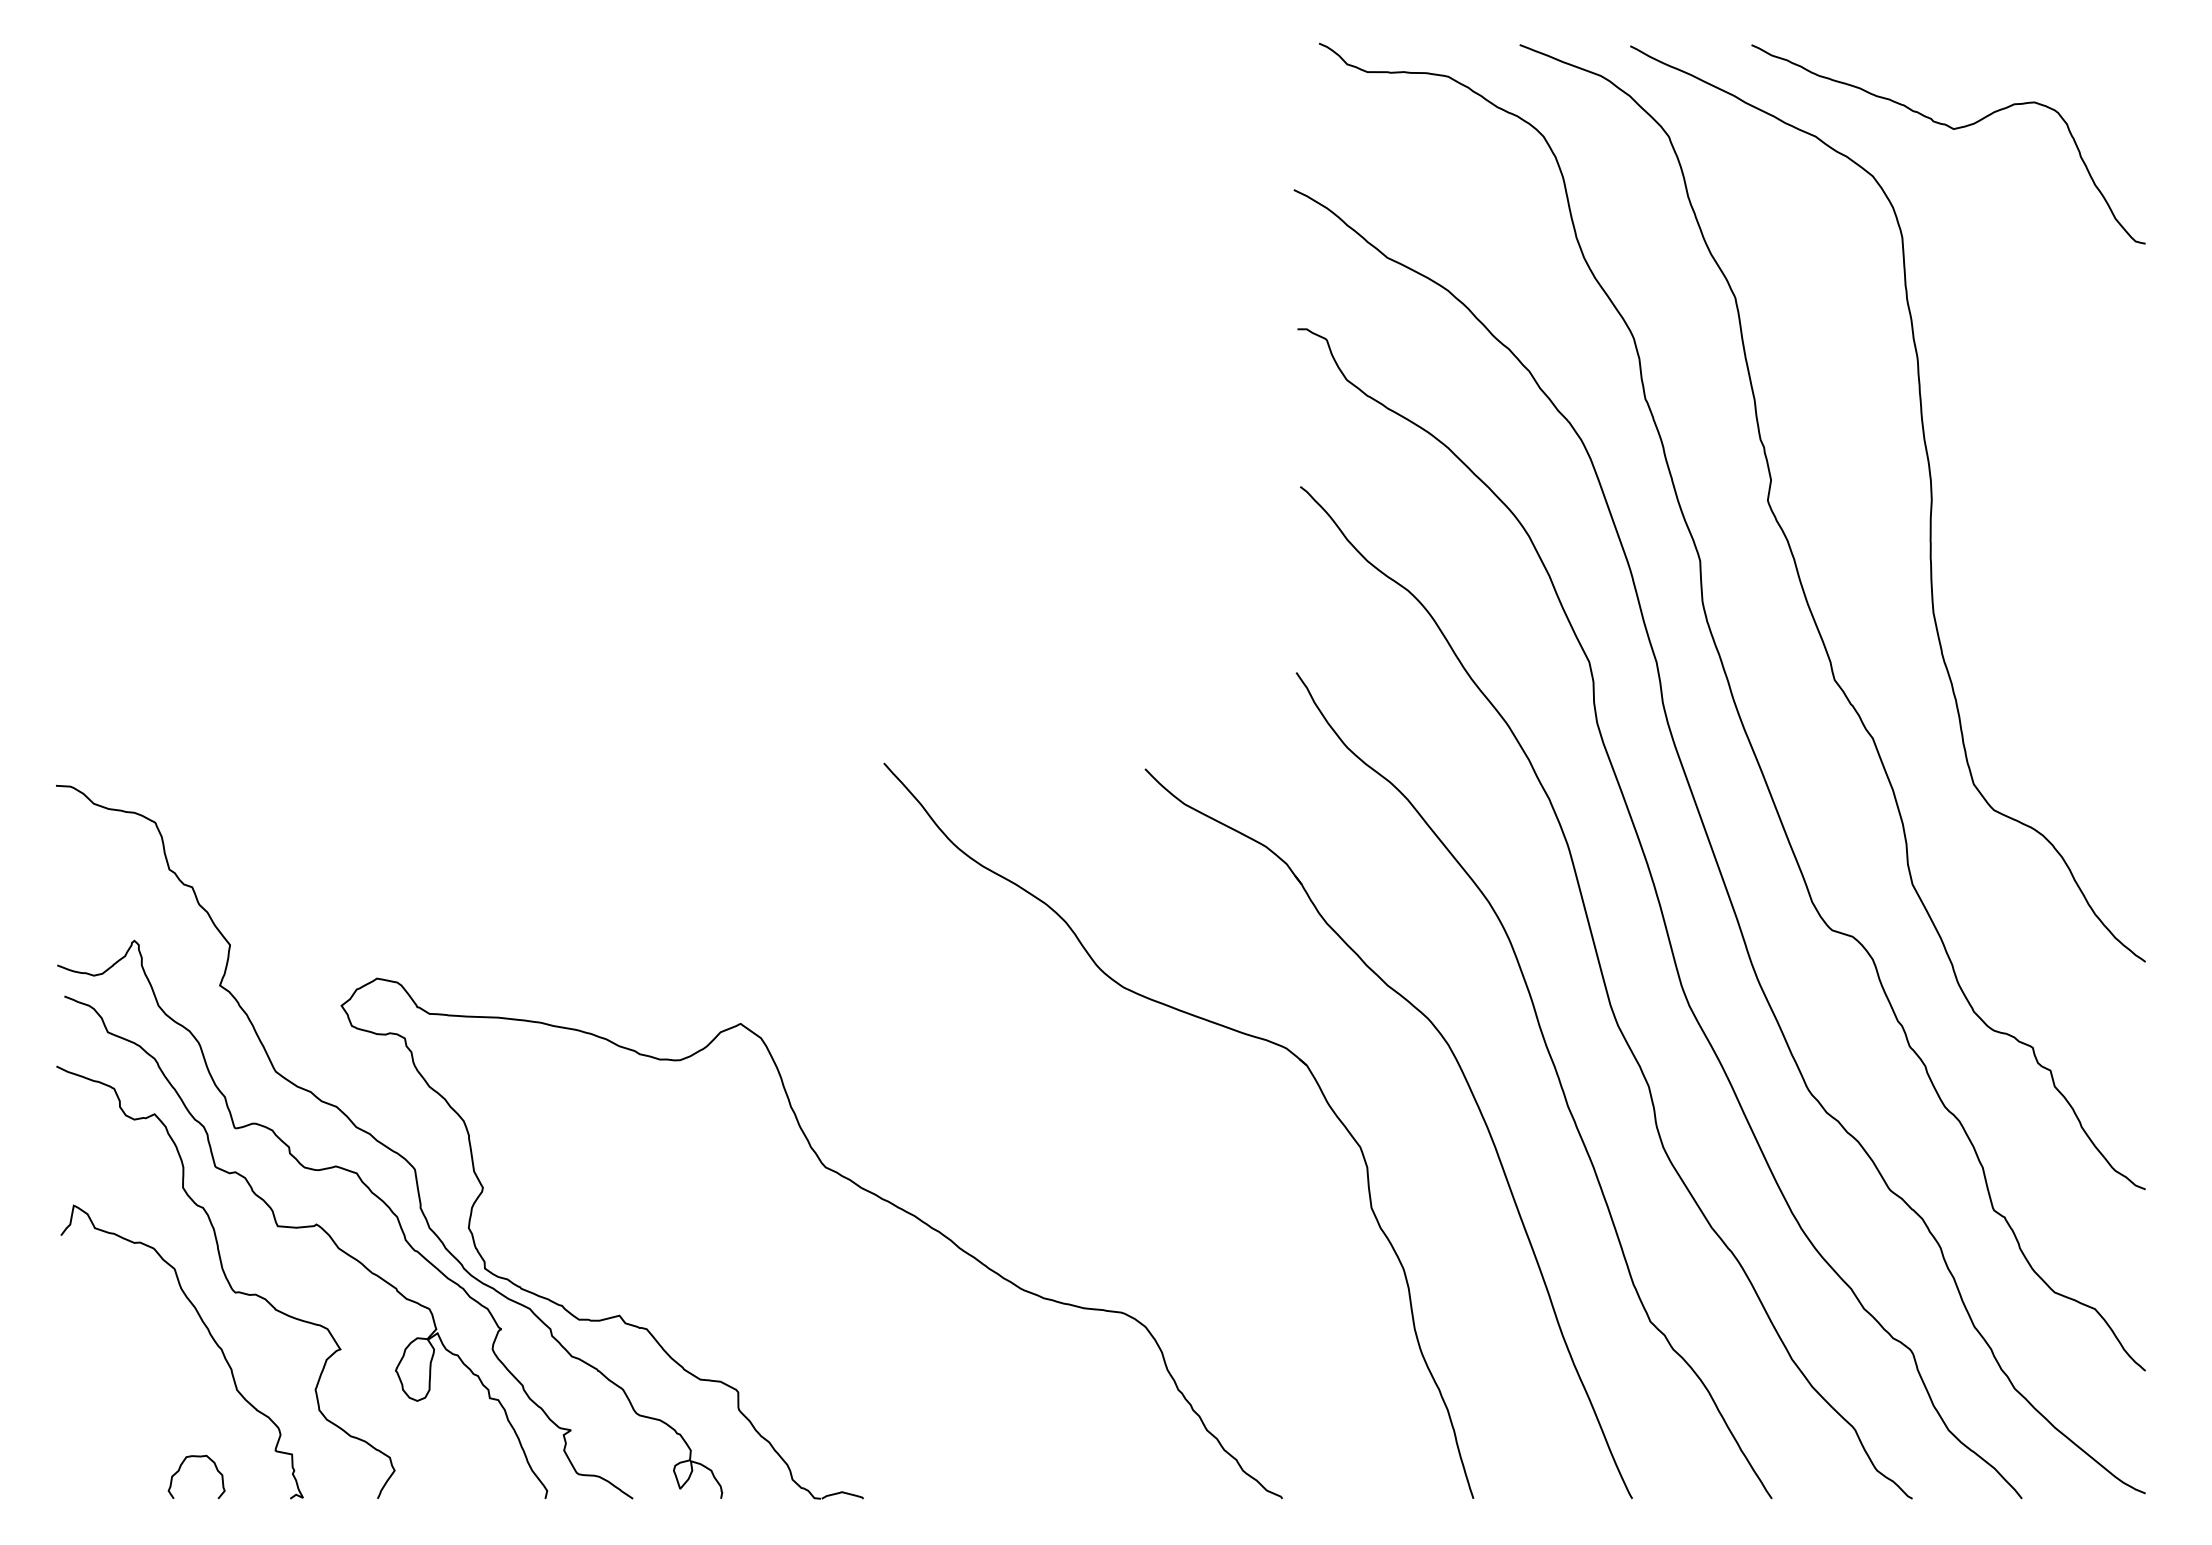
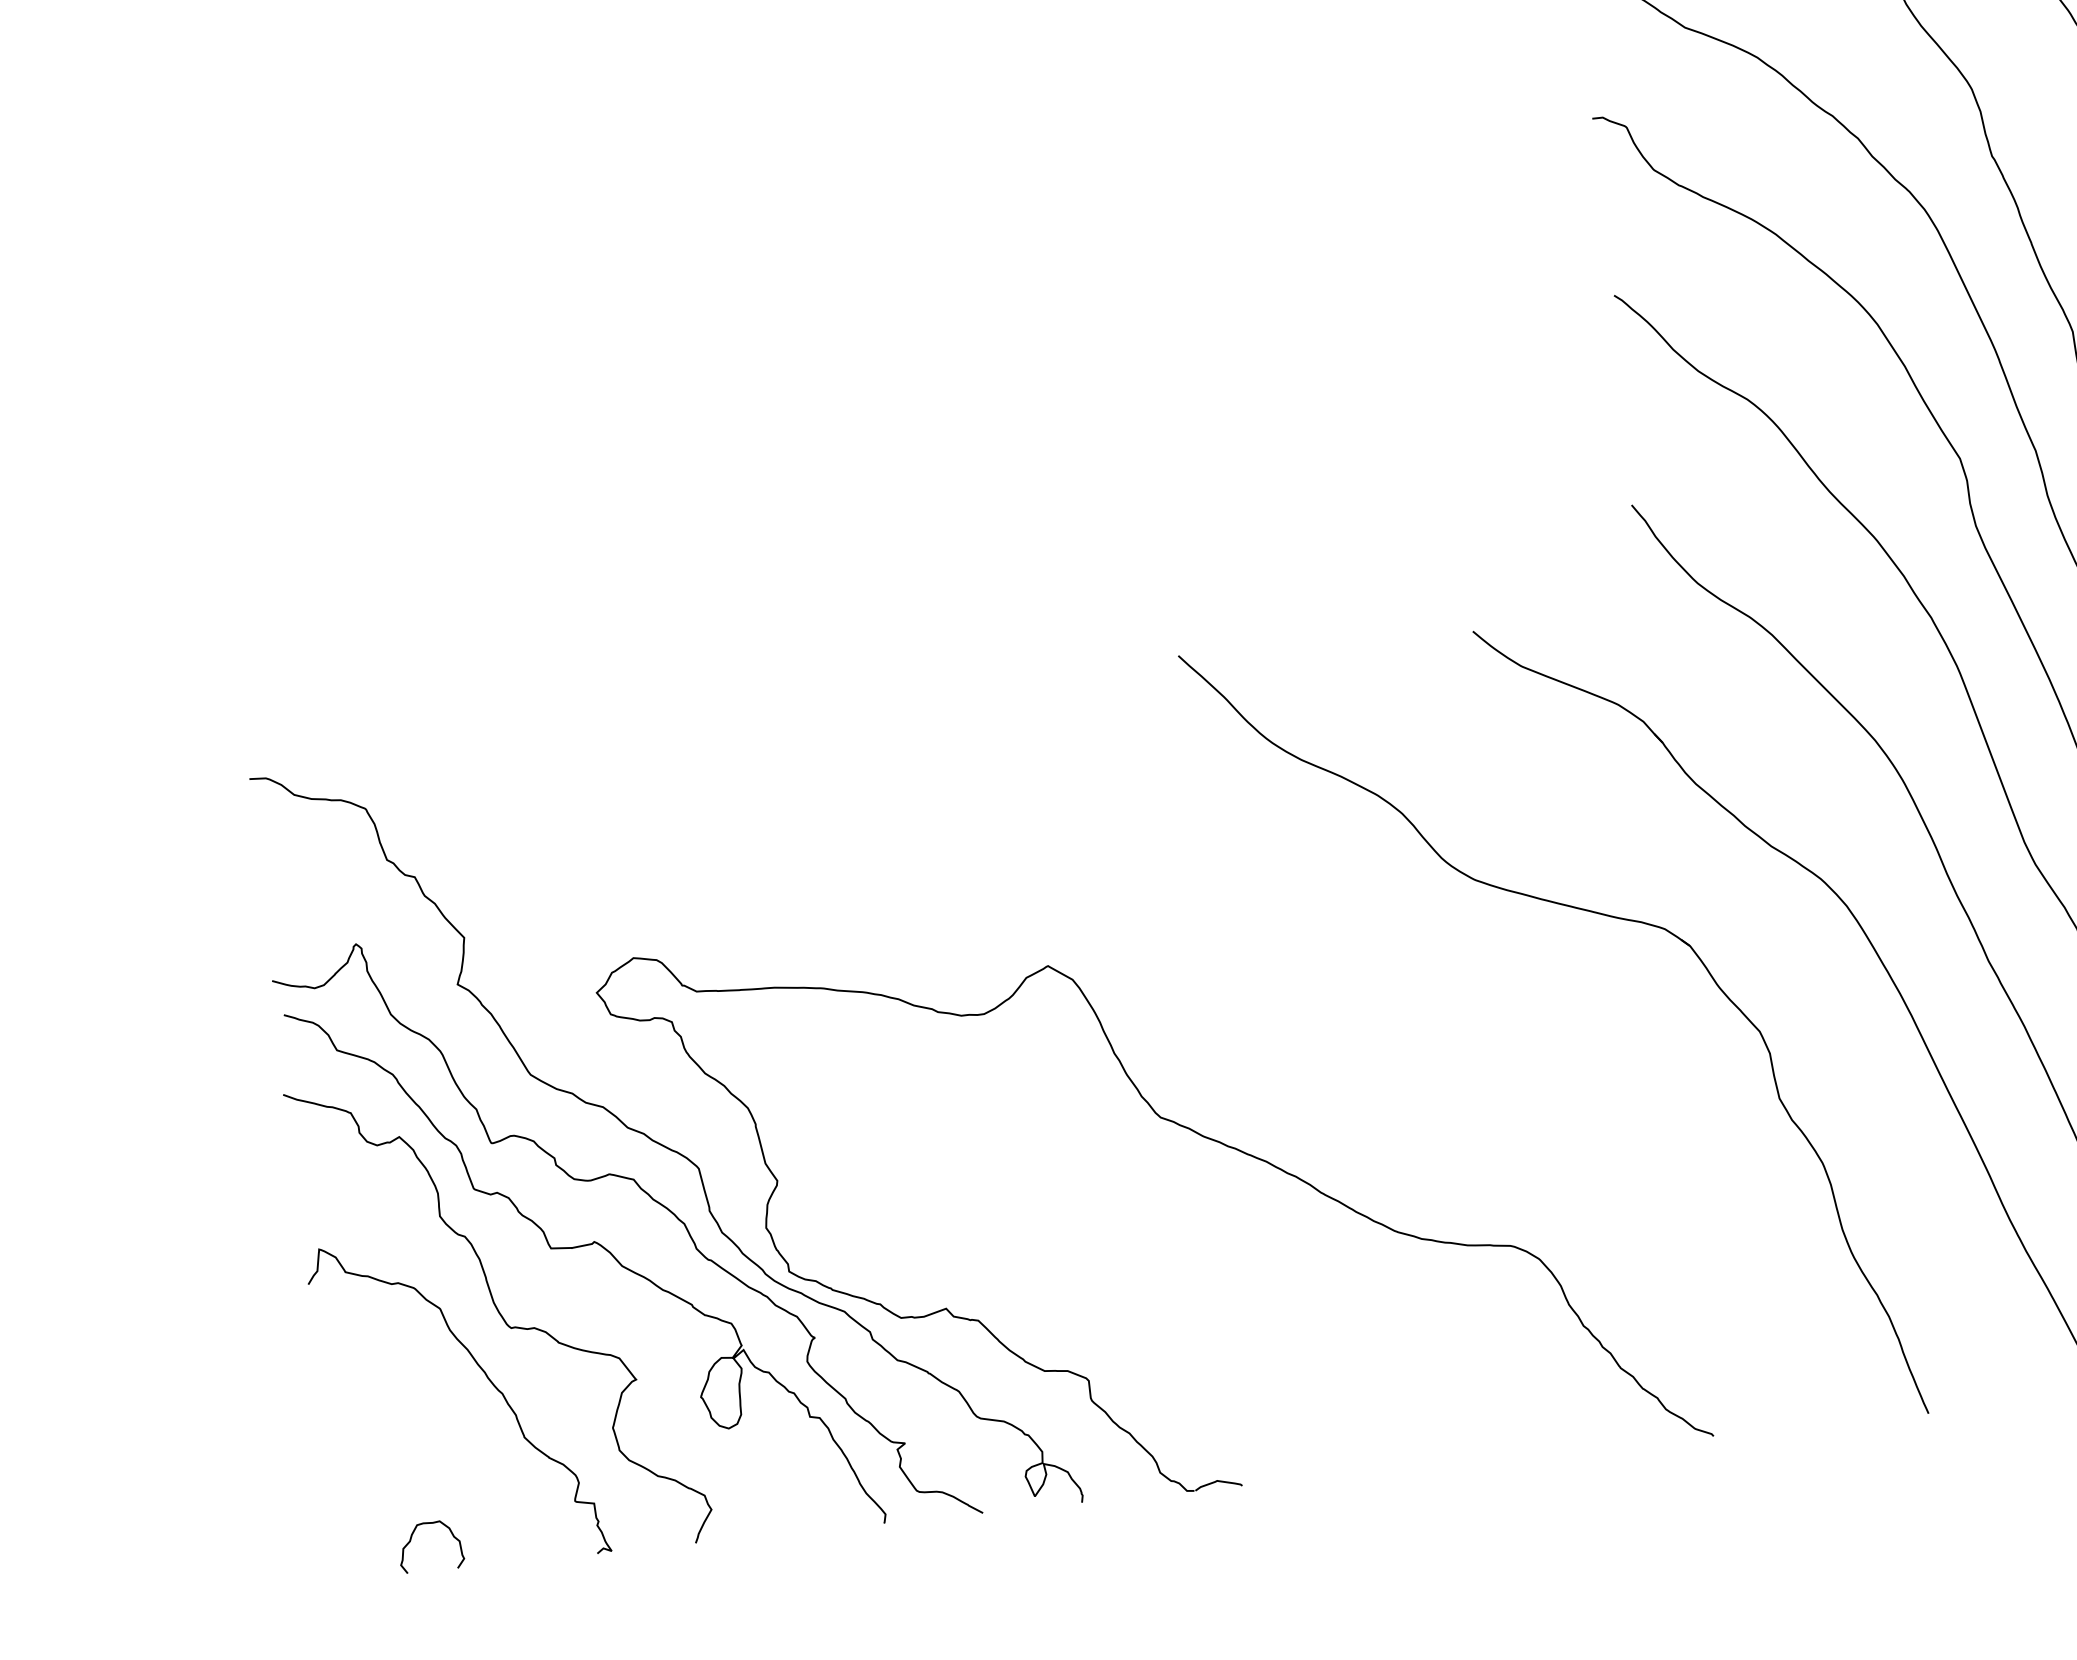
curve: (180, 1469) -> (411, 1539), moved

